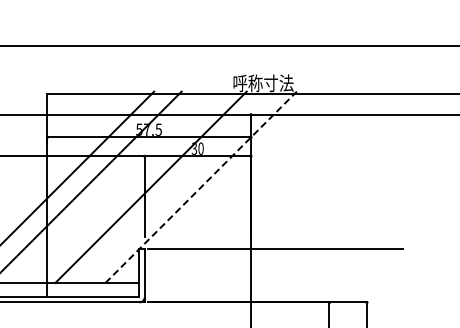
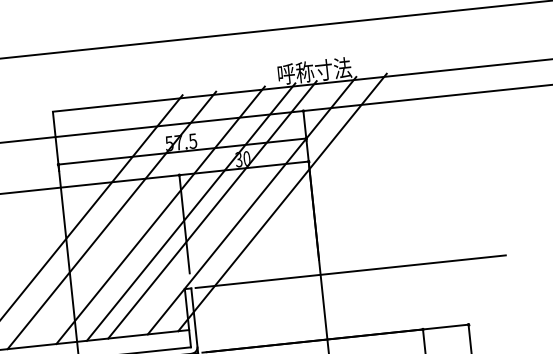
line: (125, 186) -> (159, 214), added
line: (168, 186) -> (212, 208), added
line: (201, 186) -> (252, 204), dashed -> solid
line: (225, 186) -> (281, 201), added

